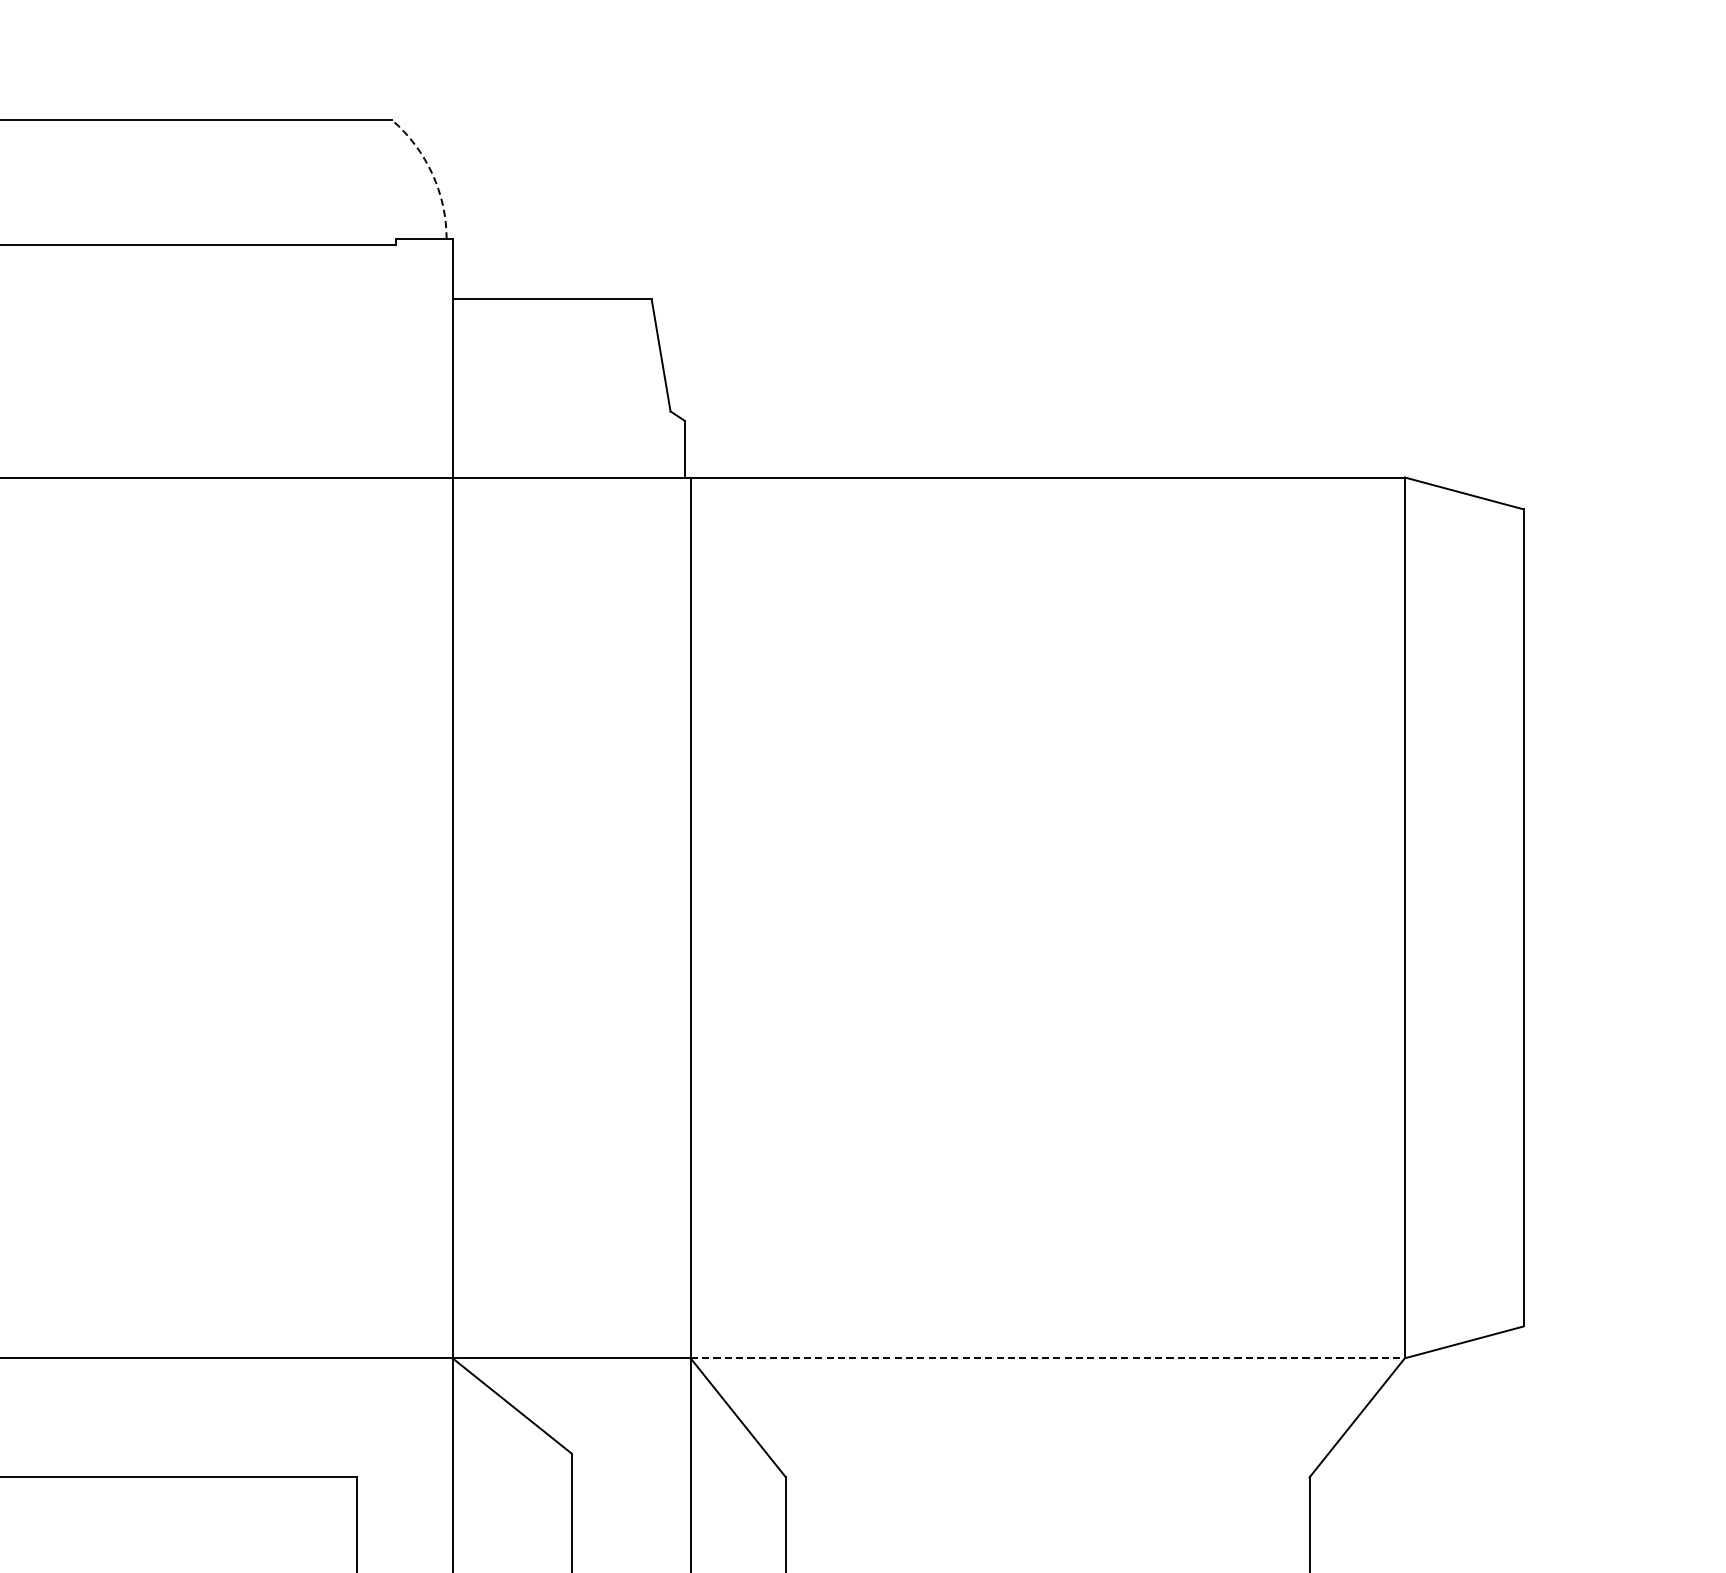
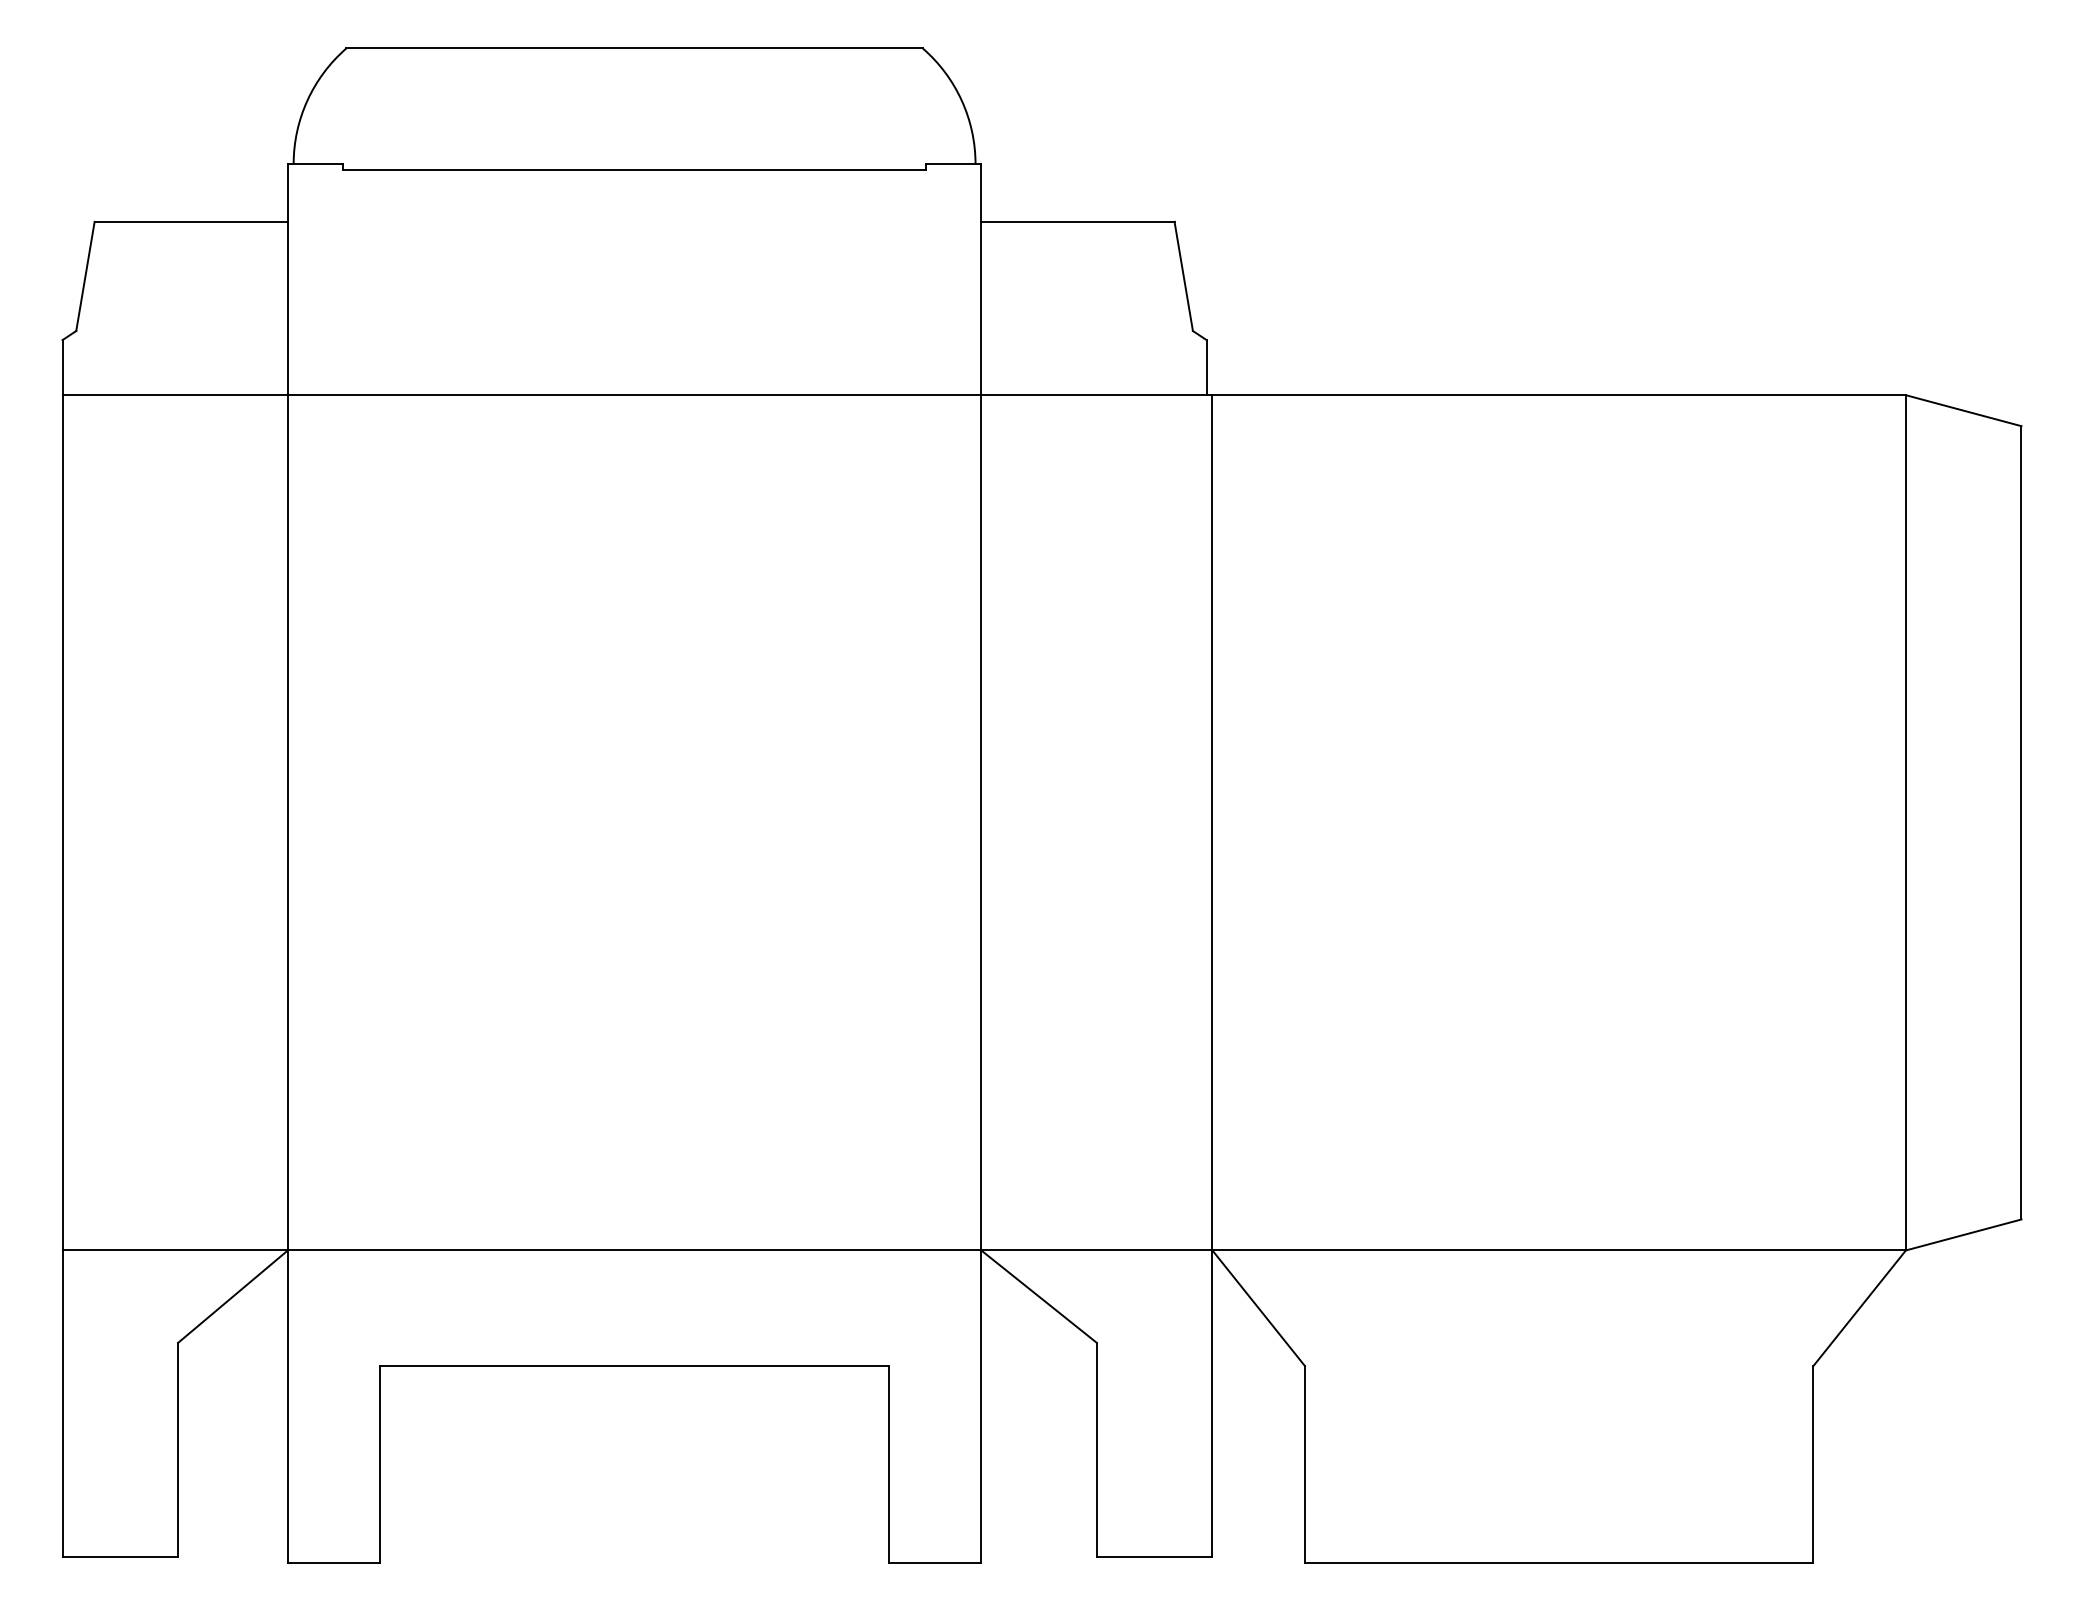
arc: (432, 173) -> (961, 100), dashed -> solid
line: (1048, 1358) -> (1559, 1250), dashed -> solid

